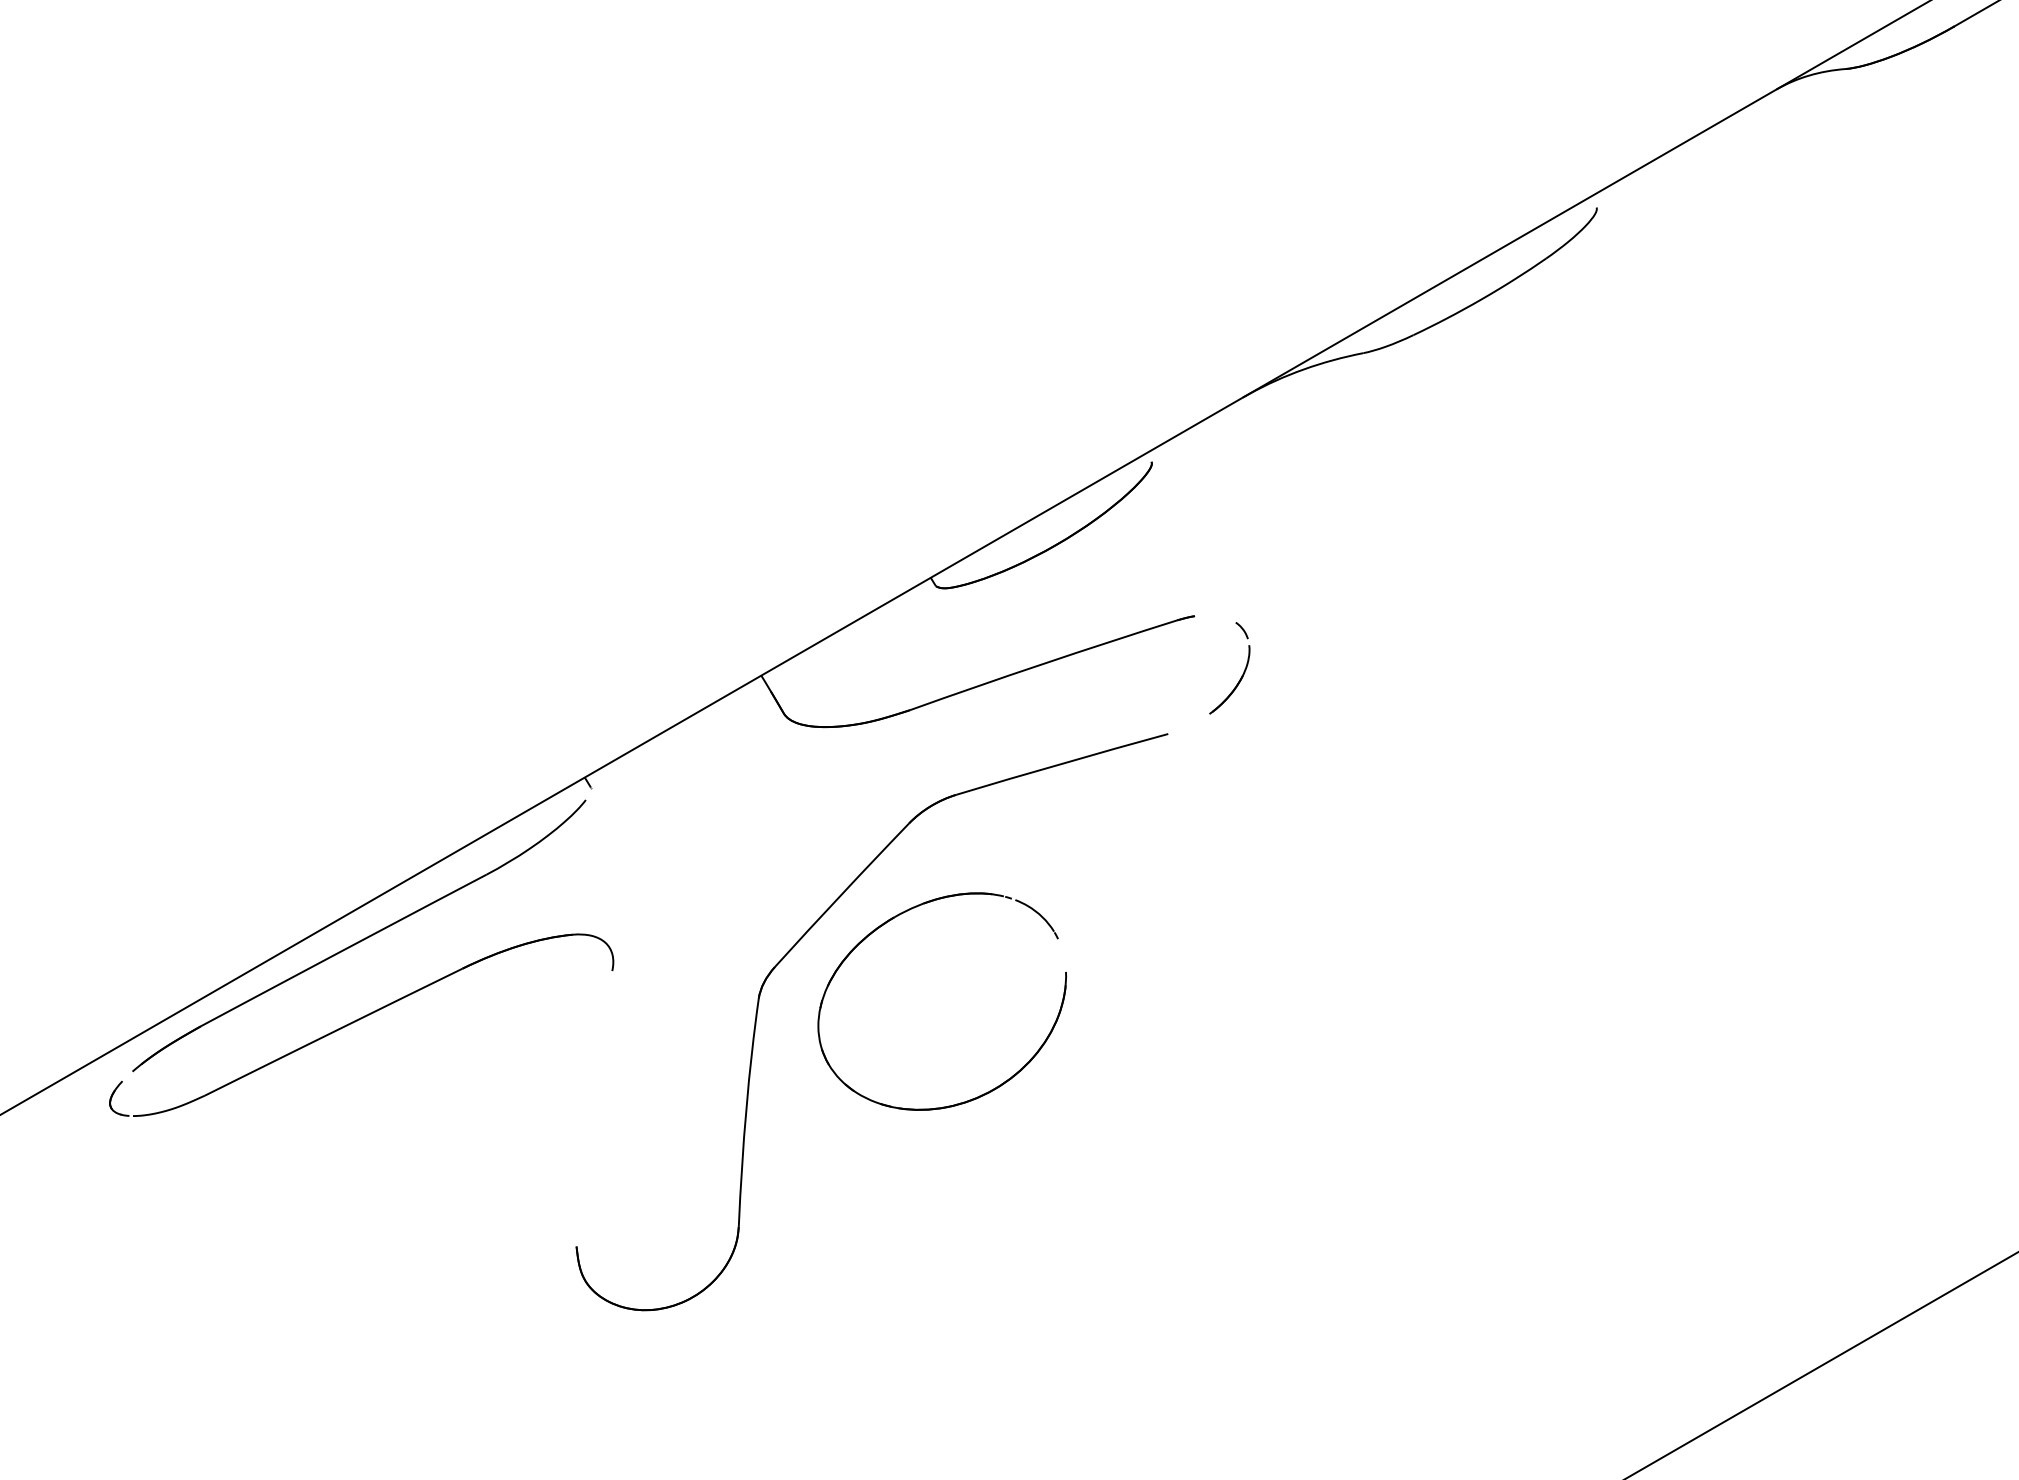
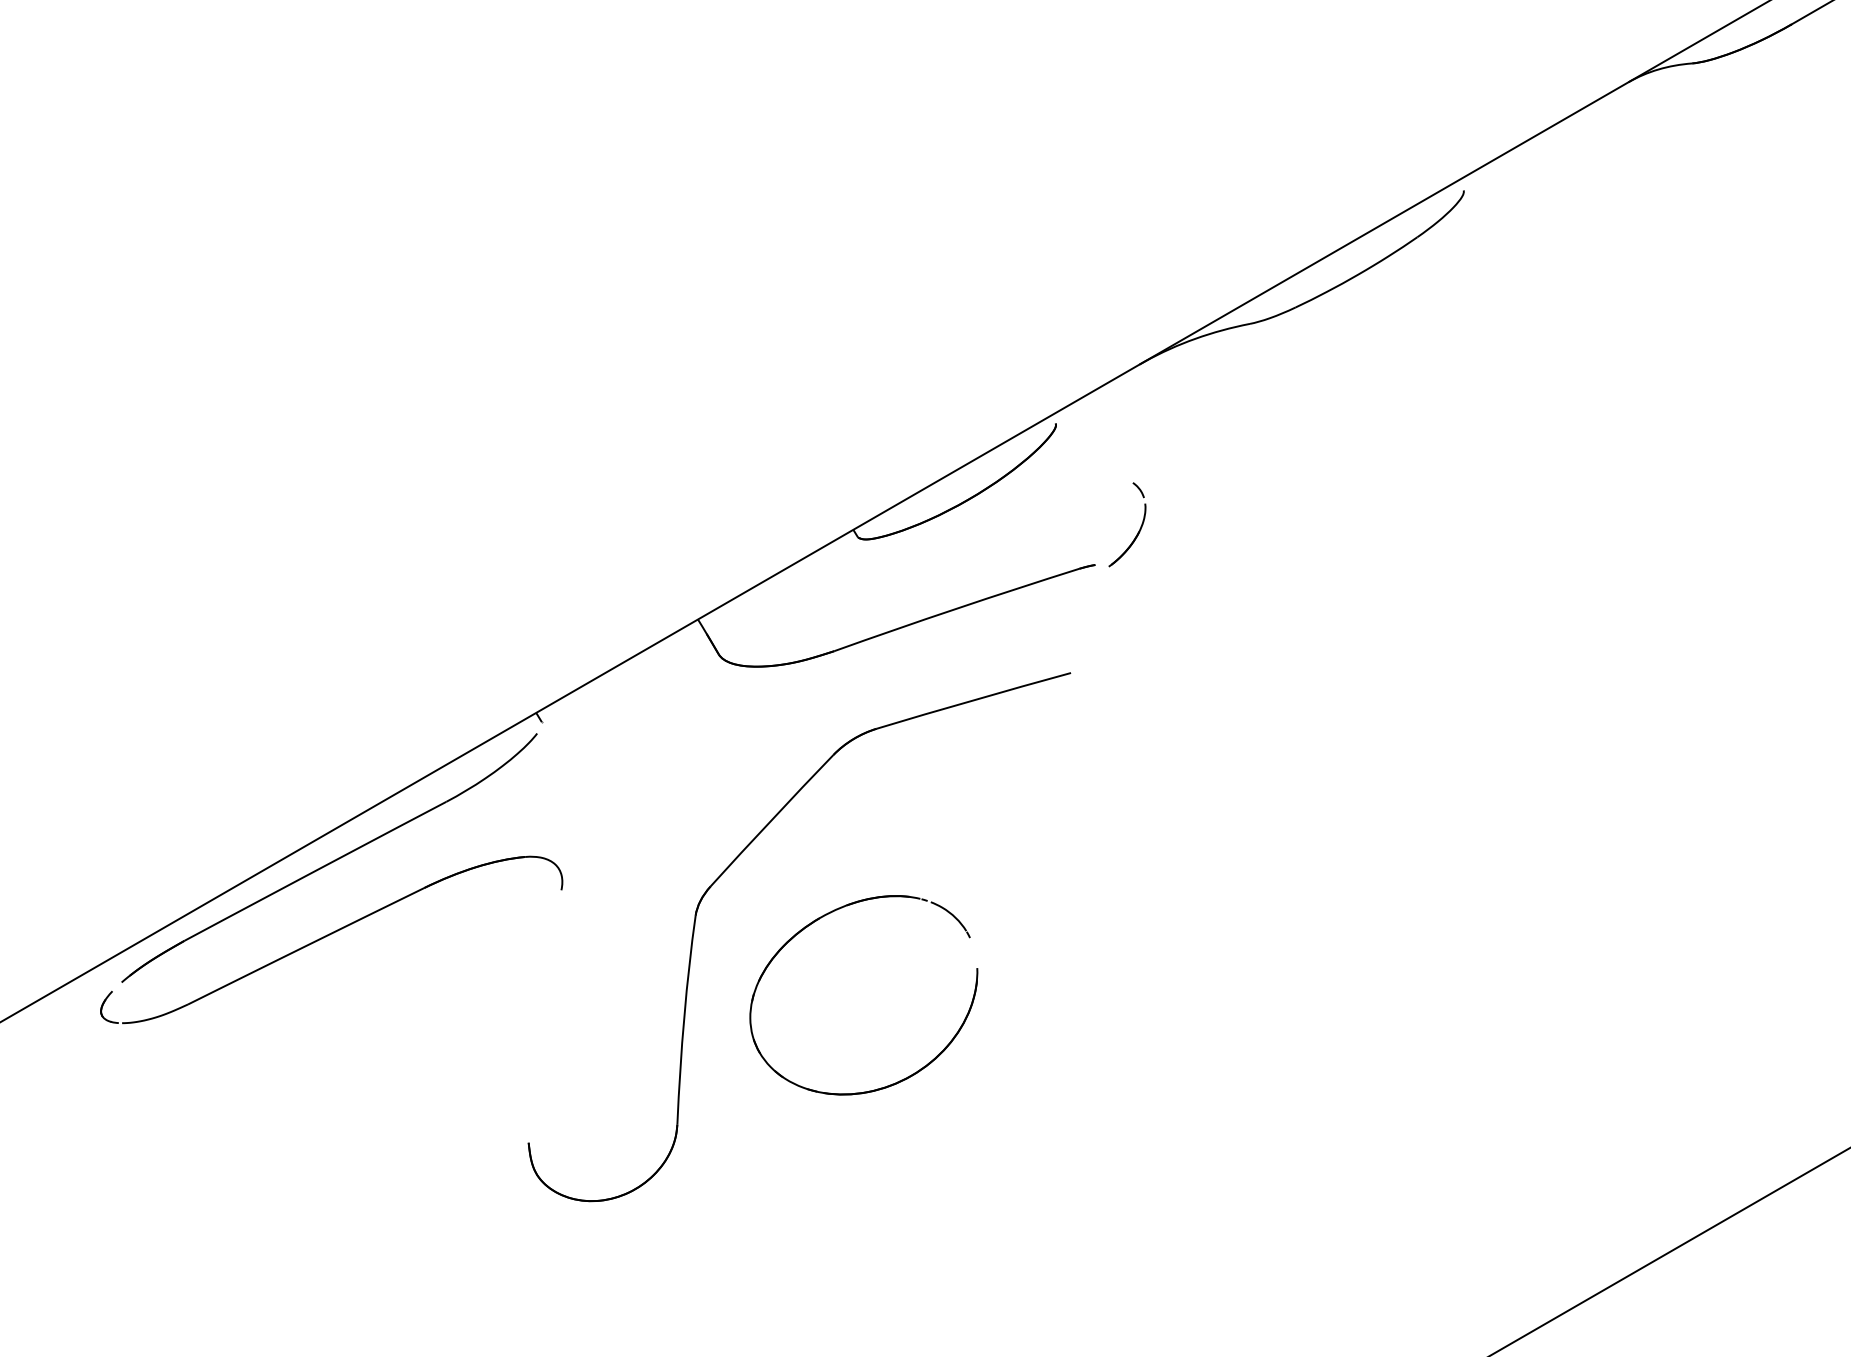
part: (1241, 675) -> (1138, 531), moved
part: (893, 919) -> (819, 920), moved

